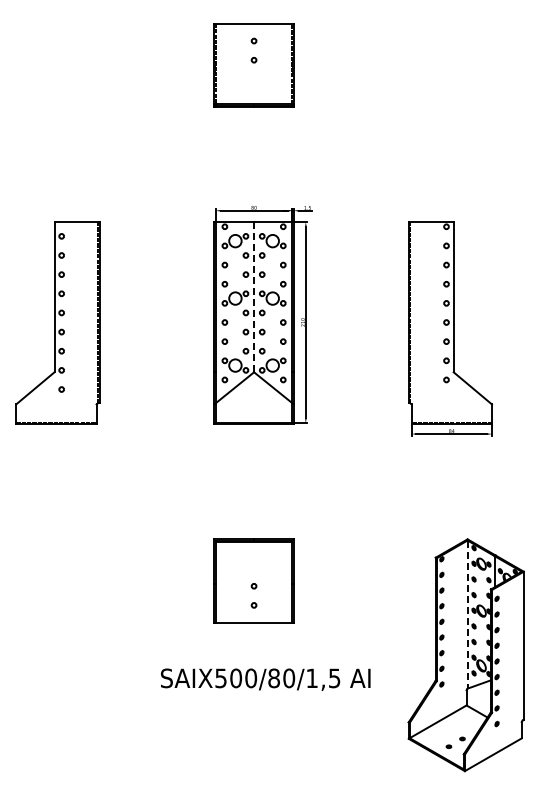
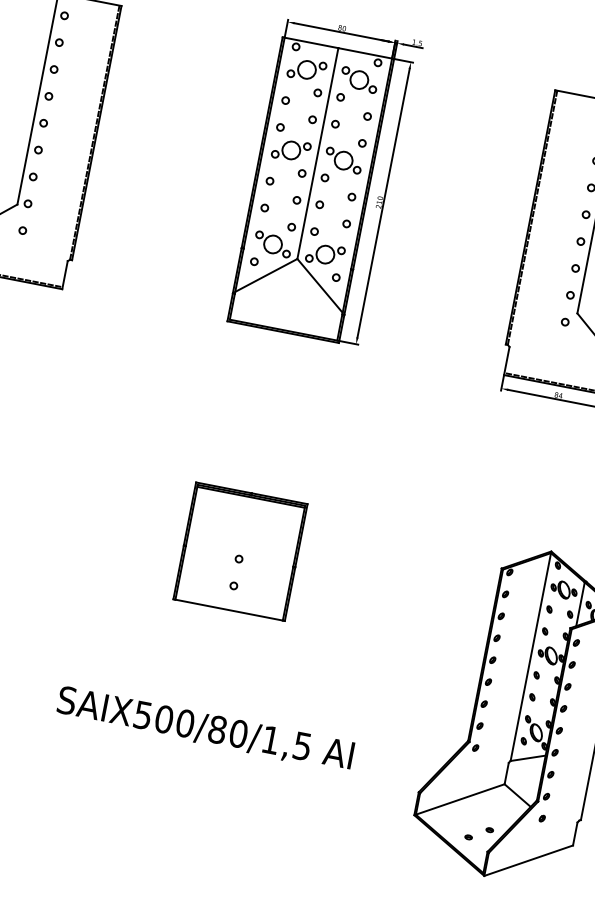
line: (254, 296) -> (318, 152), dashed -> solid
line: (467, 615) -> (530, 658), dashed -> solid
text: (265, 679) -> (205, 729), moved

